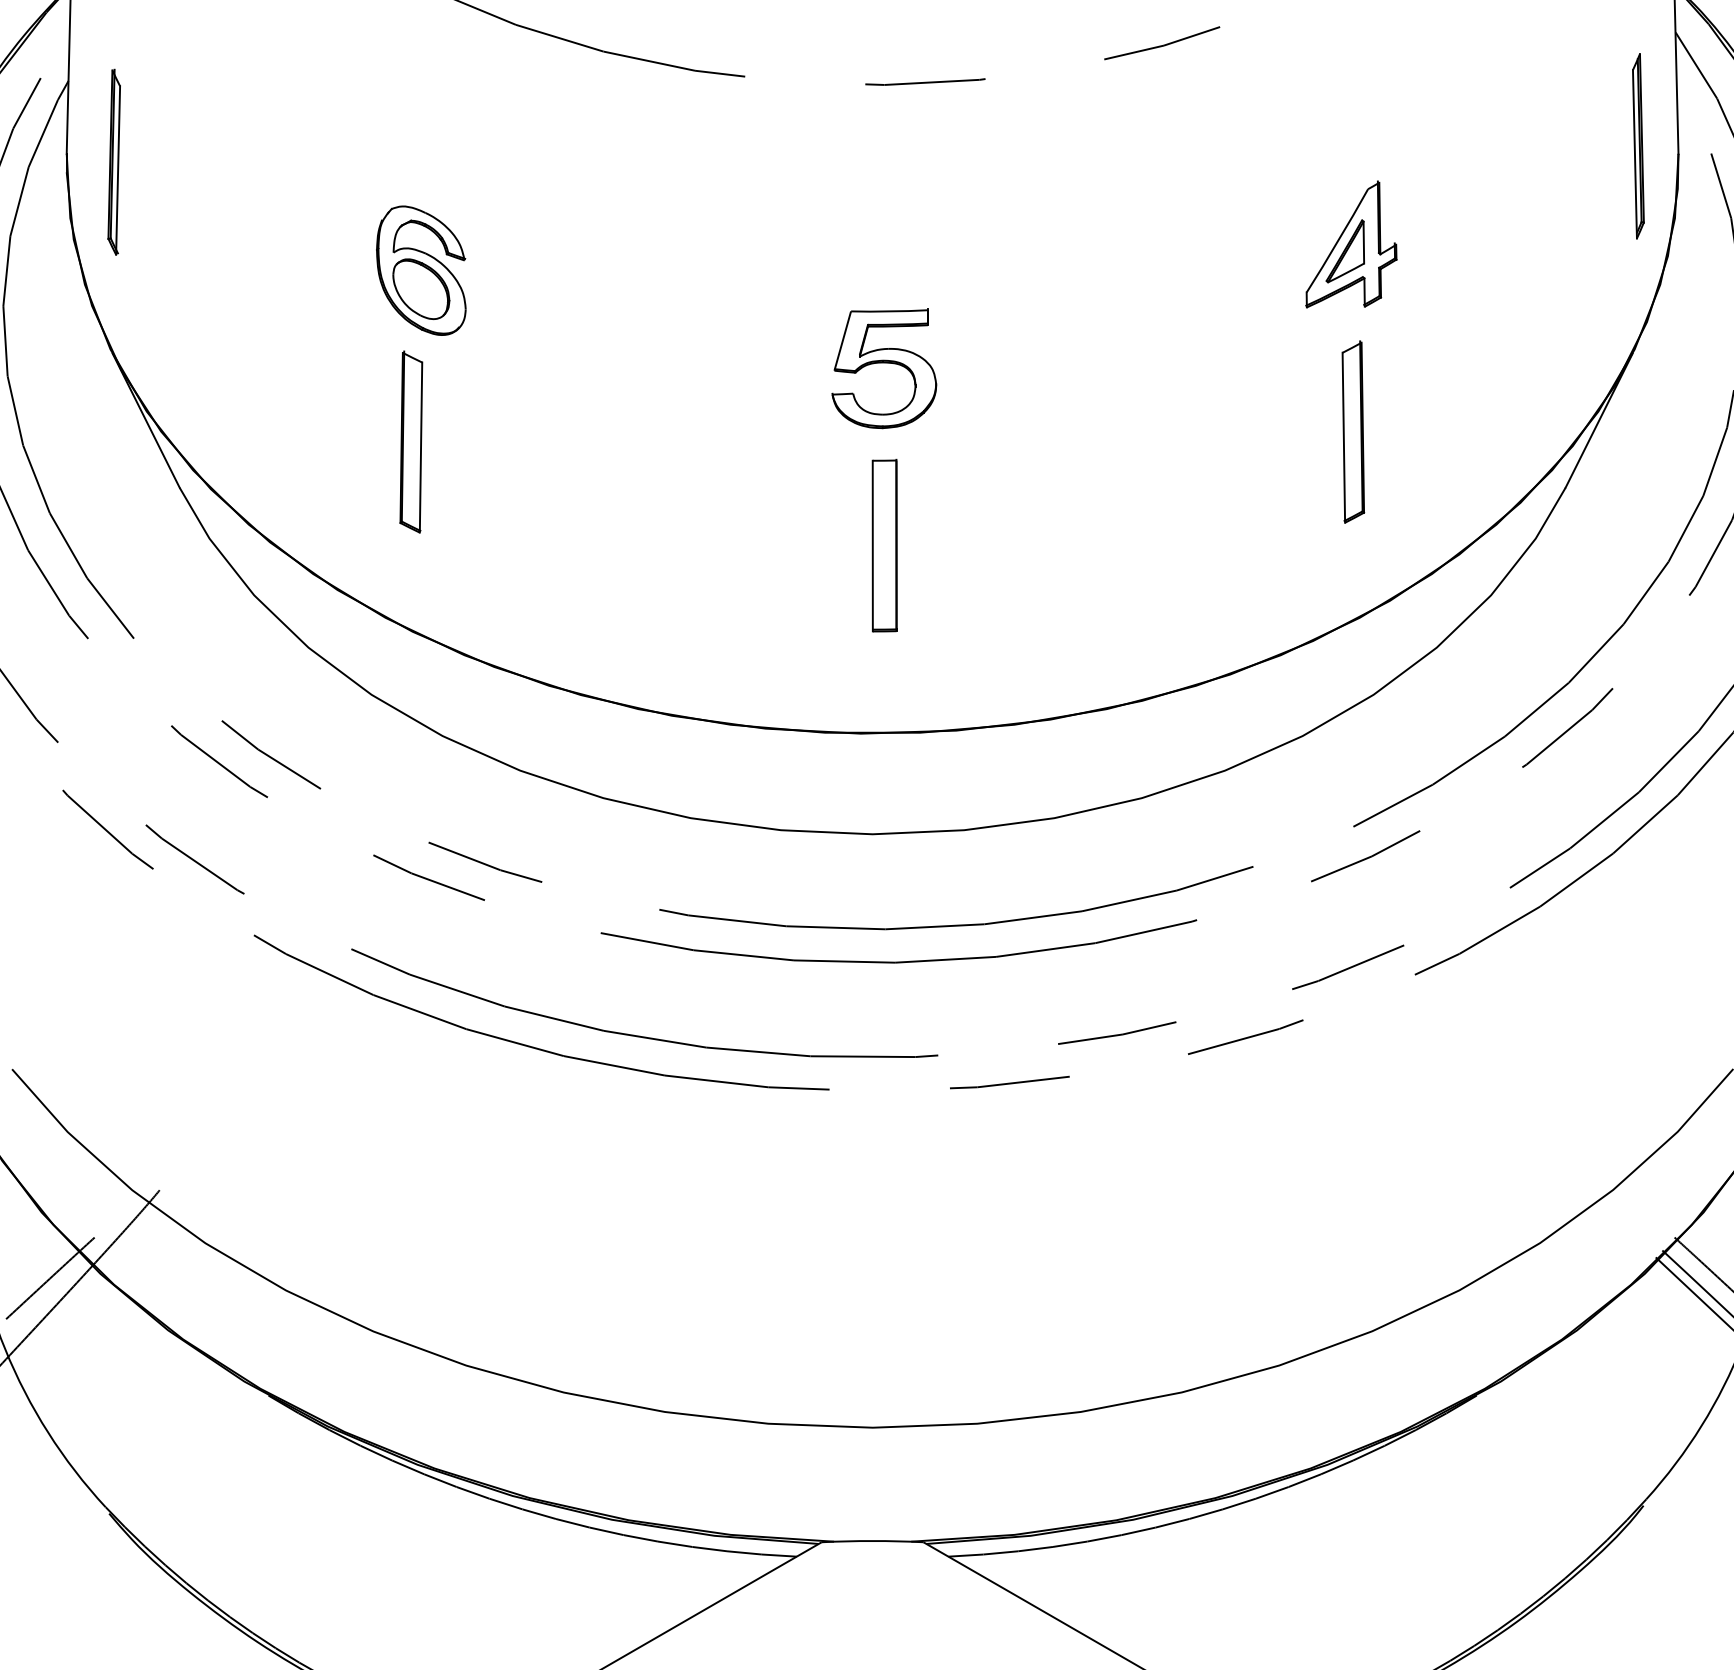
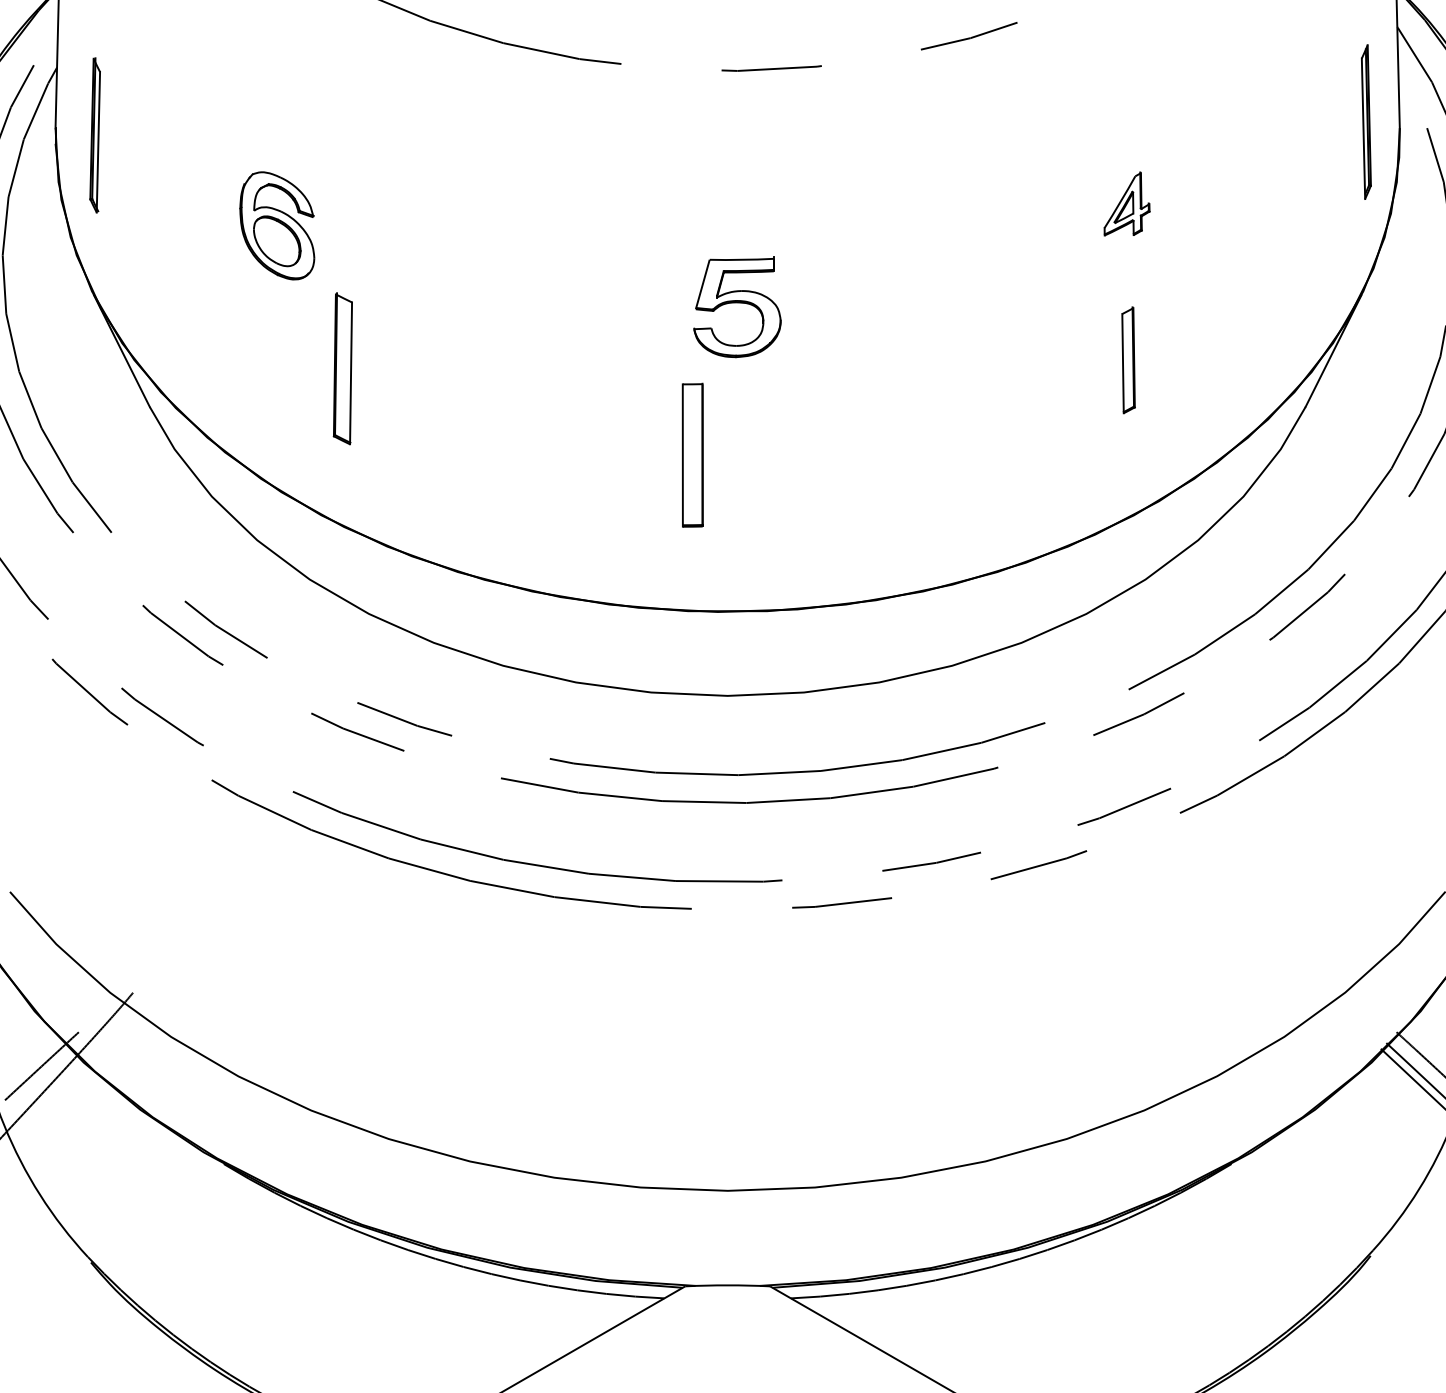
part: (1350, 243) -> (1126, 203), size x0.6
part: (421, 270) -> (277, 225), moved
part: (1353, 430) -> (1128, 359), size x0.7
part: (884, 544) -> (692, 454), moved

